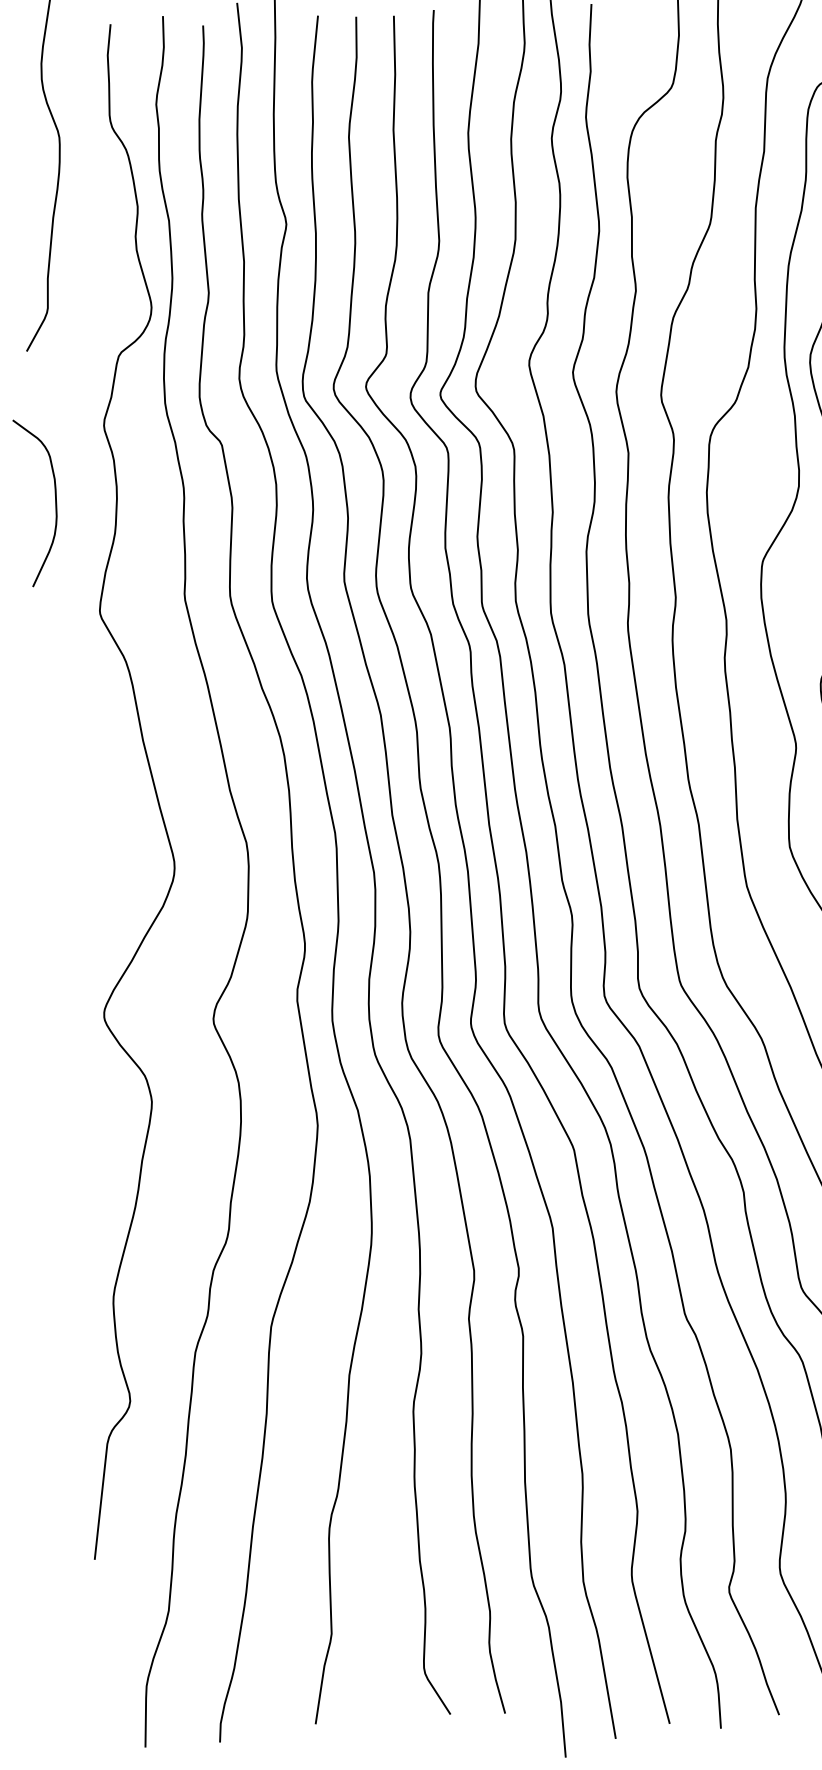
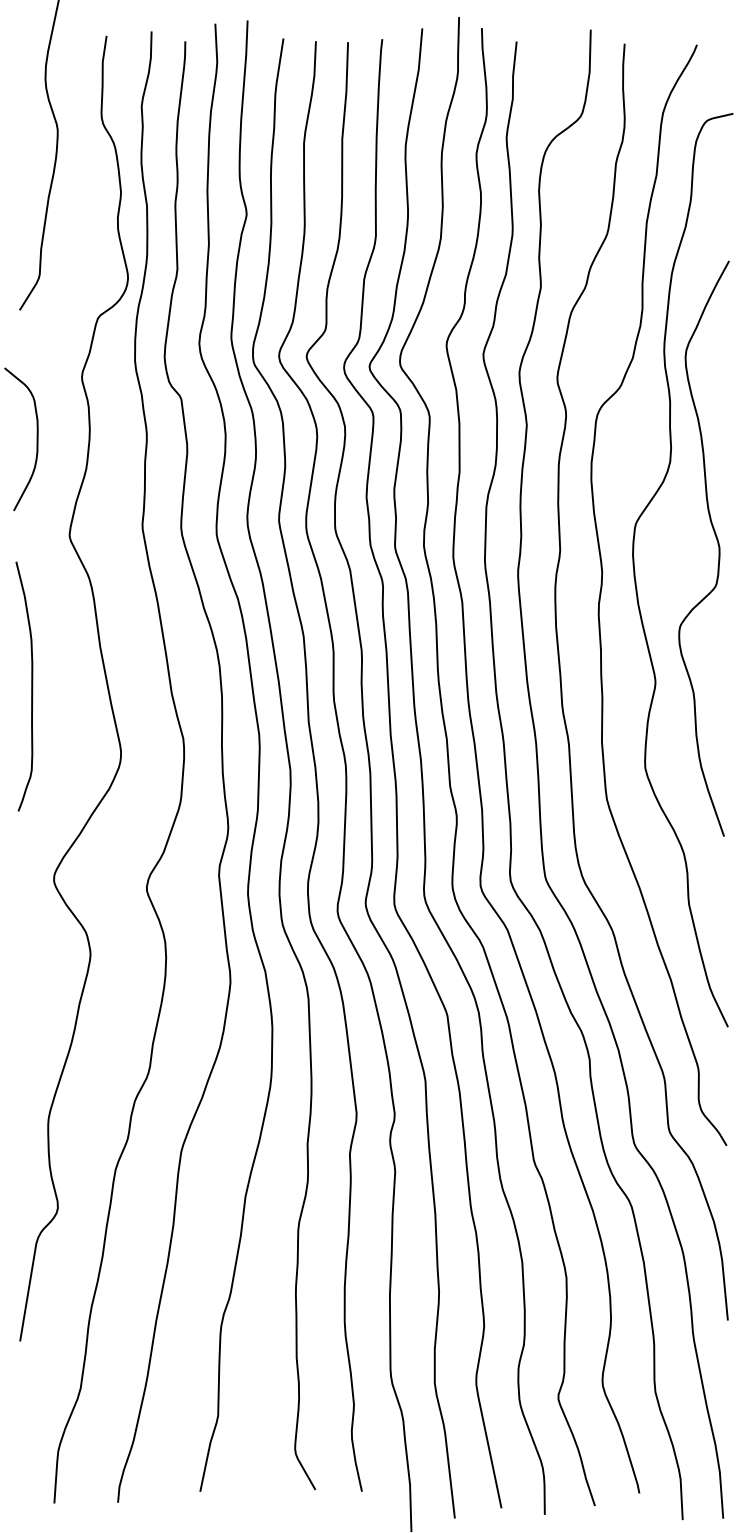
curve: (65, 791) -> (31, 686), added

